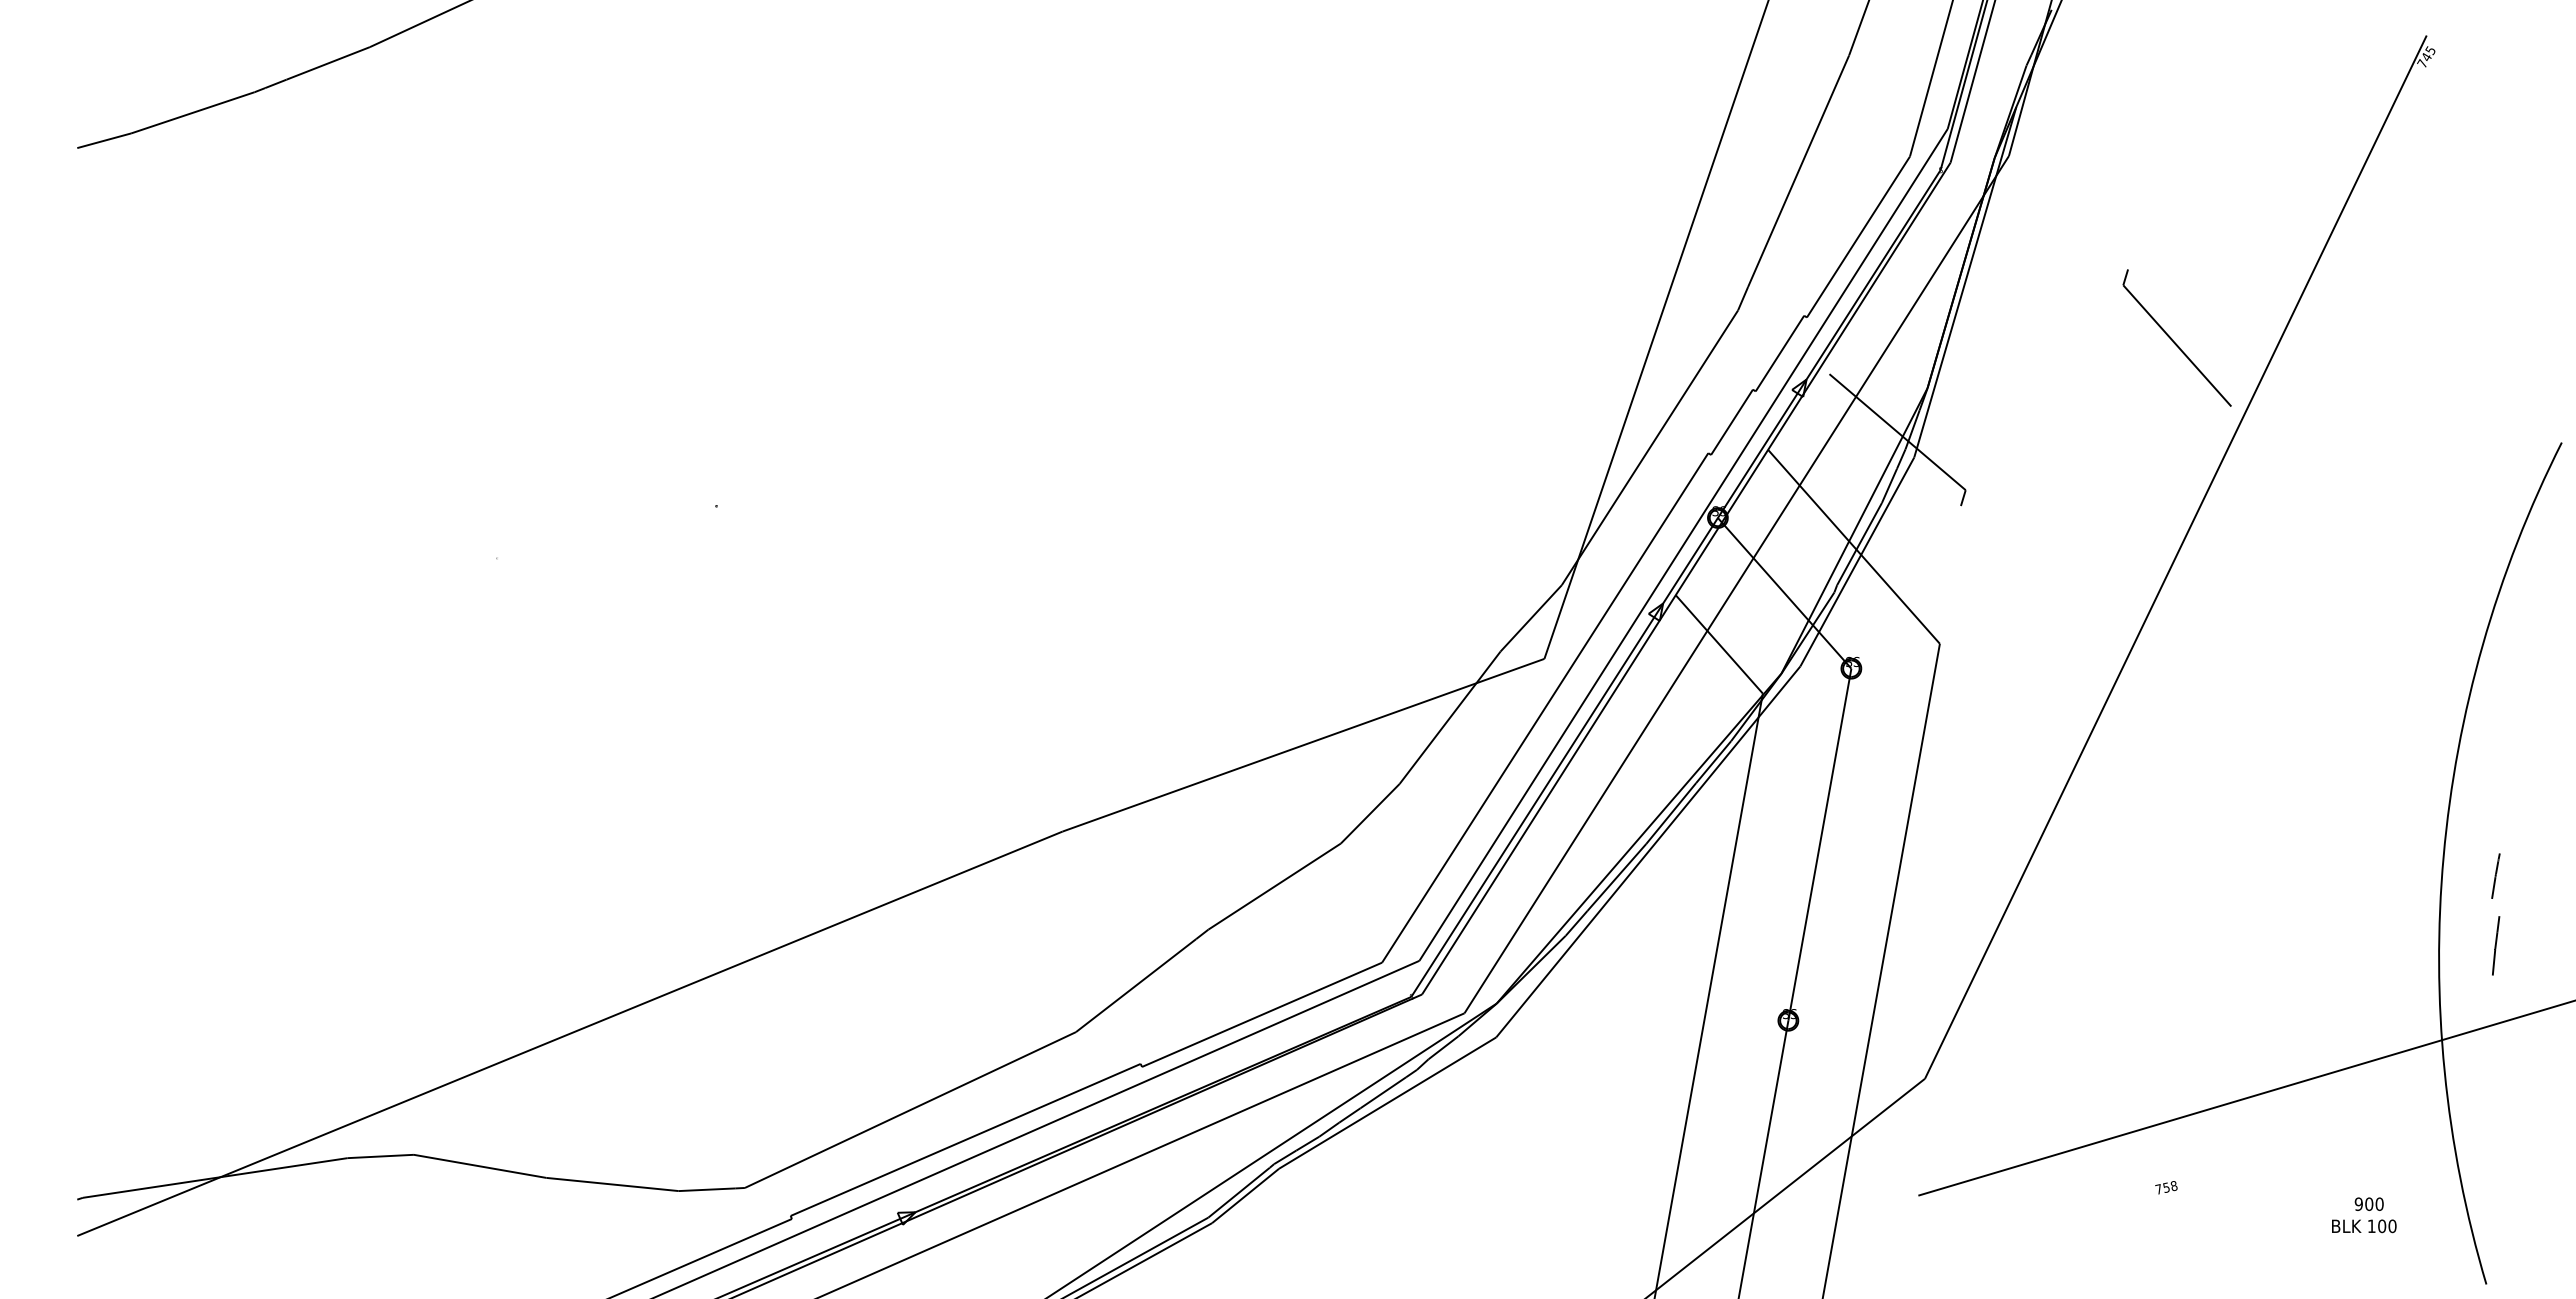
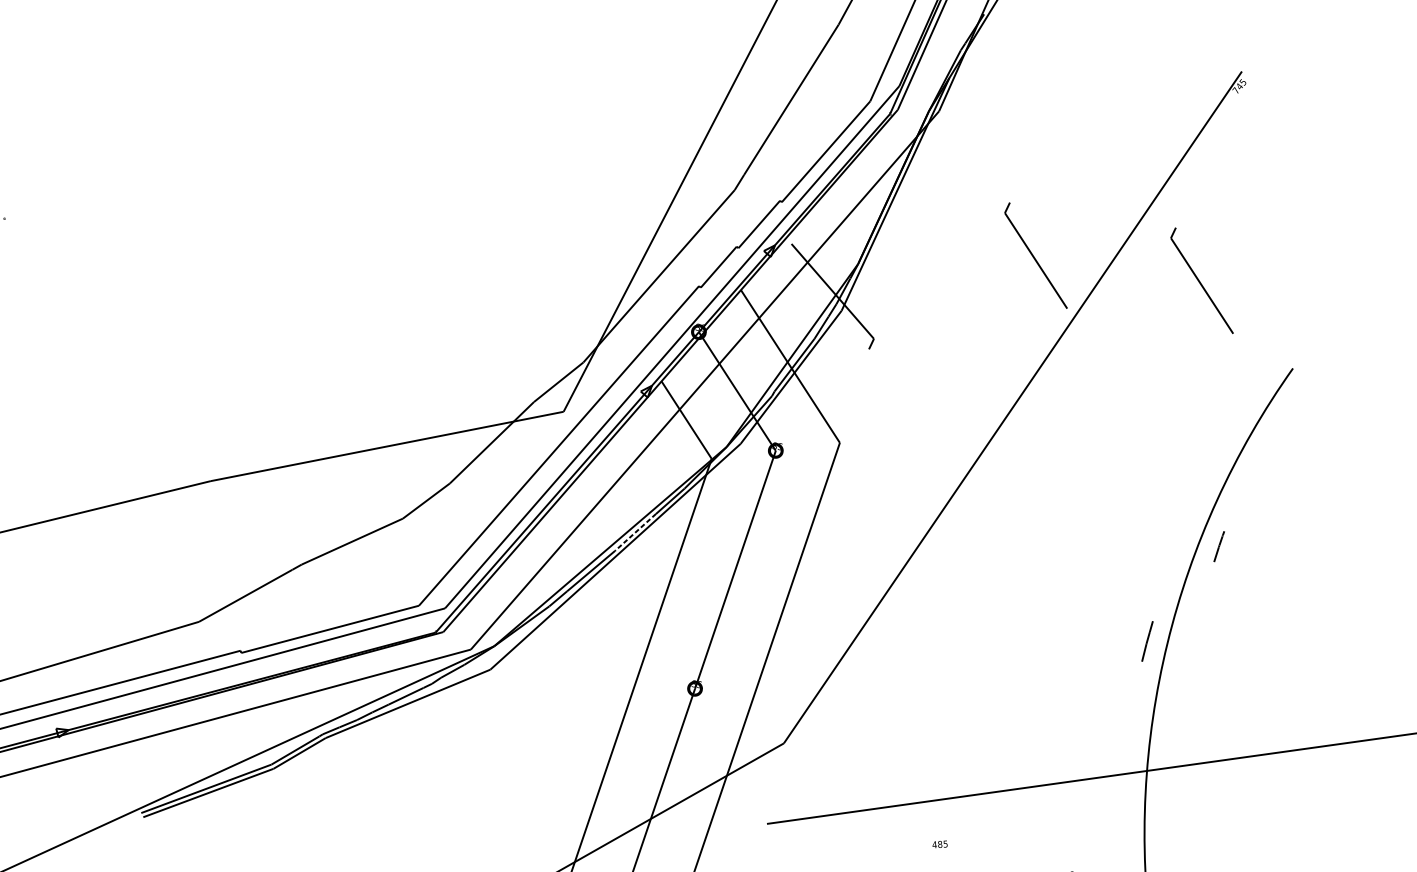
part: (2415, 337) -> (1202, 280), added
line: (1670, 813) -> (634, 532), solid -> dashed
line: (2495, 875) -> (1219, 546), moved
line: (2496, 945) -> (1147, 641), moved
text: (2166, 1187) -> (940, 844), 758 -> 485

